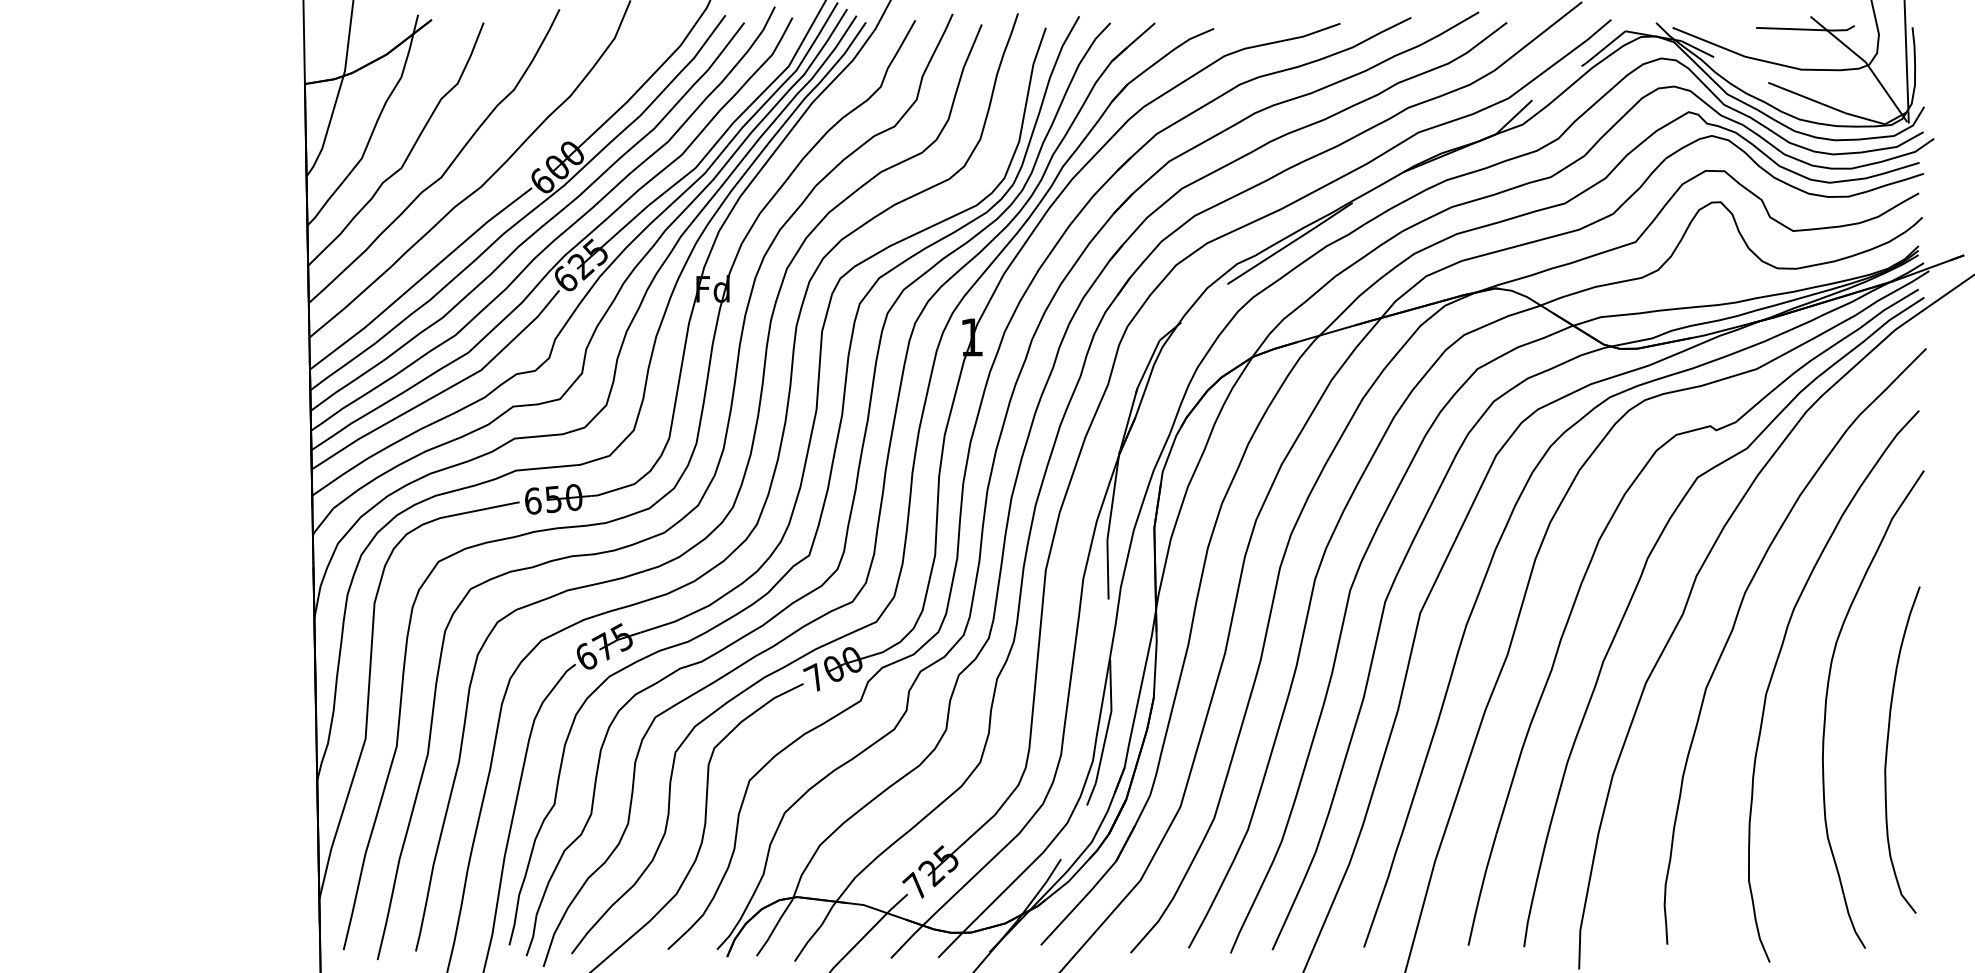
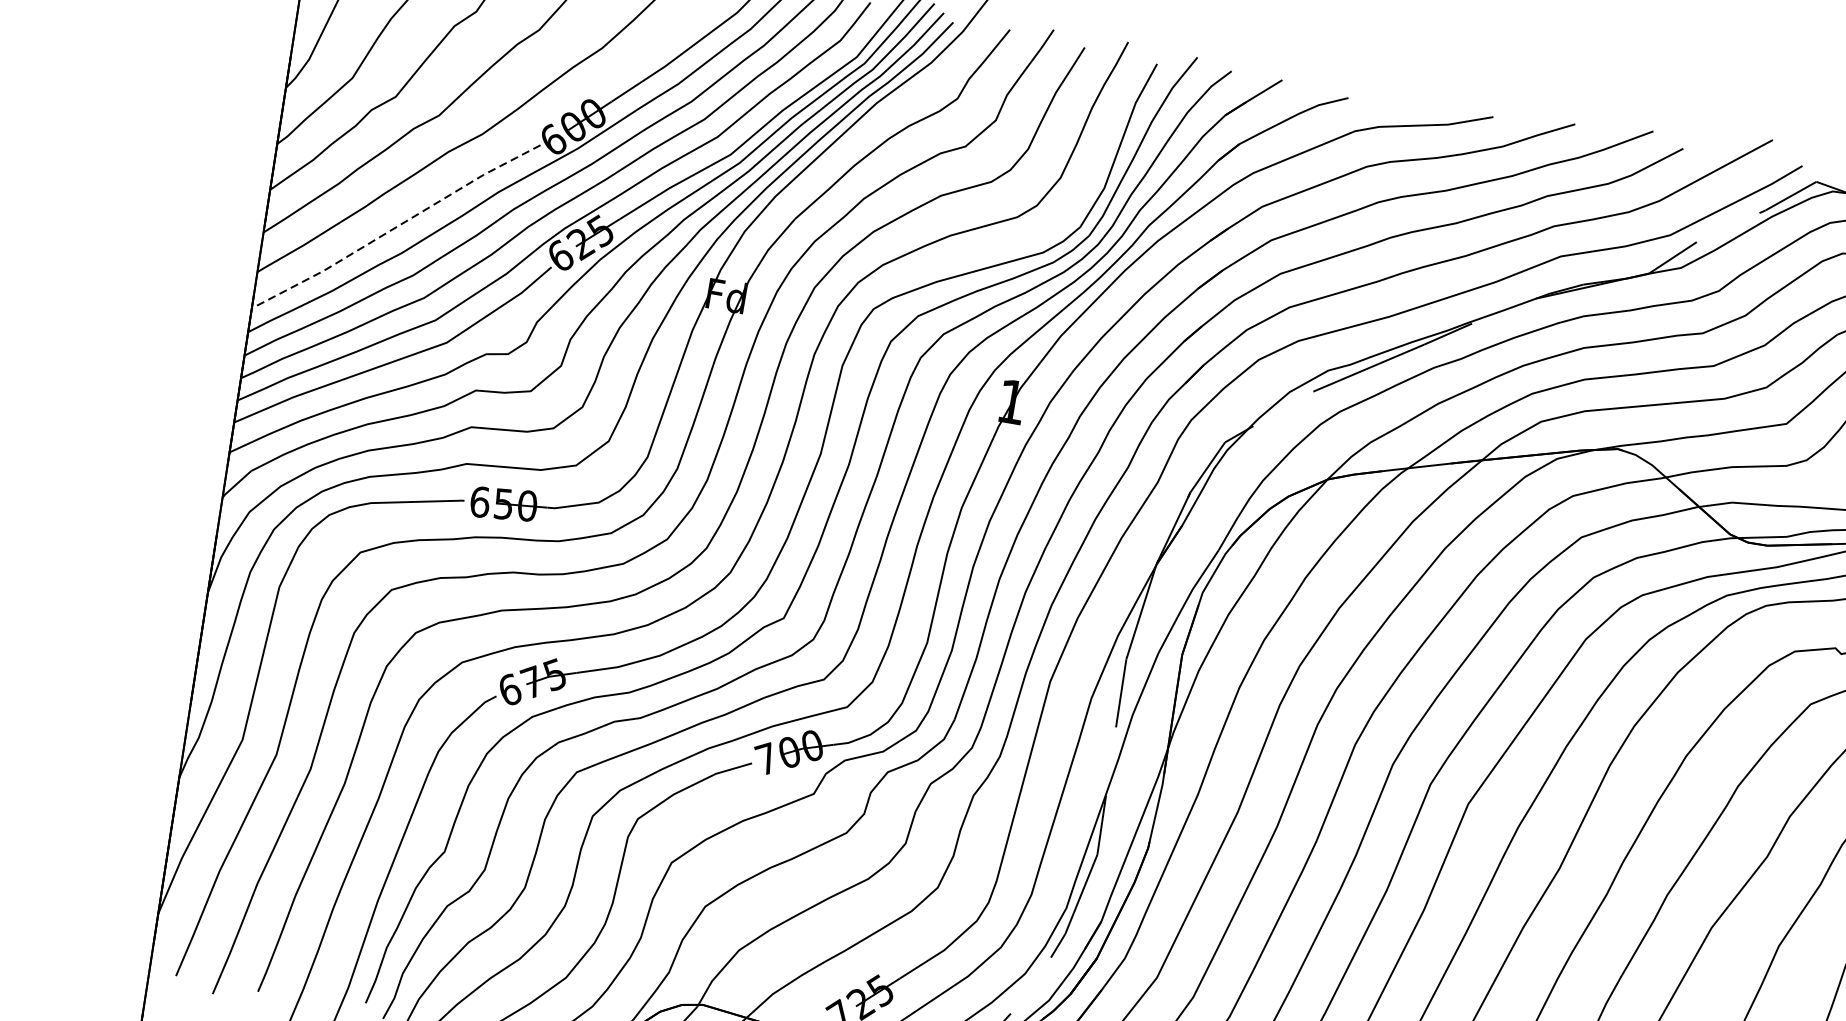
line: (420, 279) -> (395, 227), solid -> dashed

